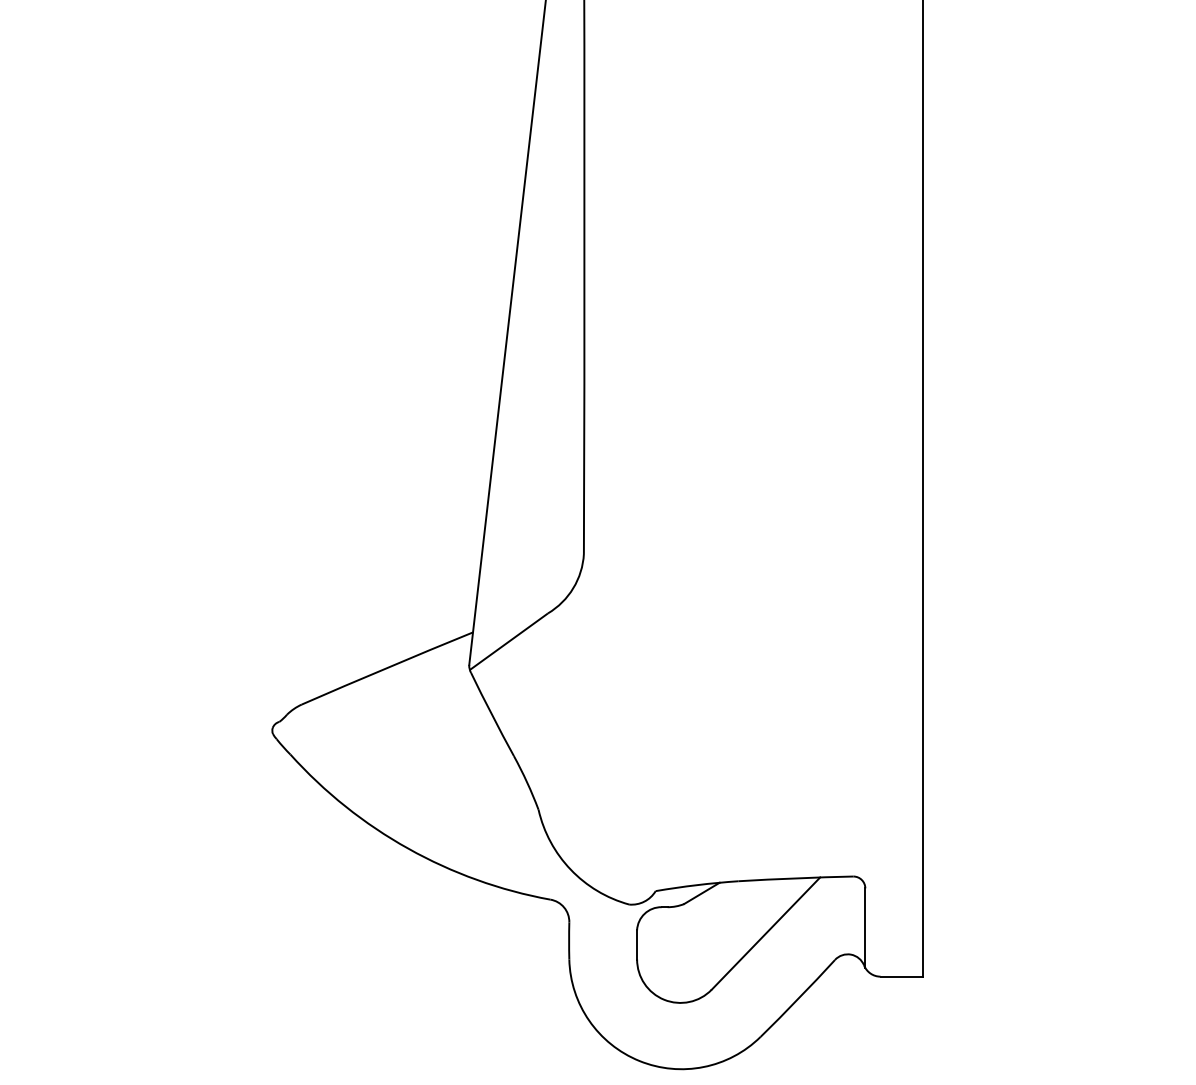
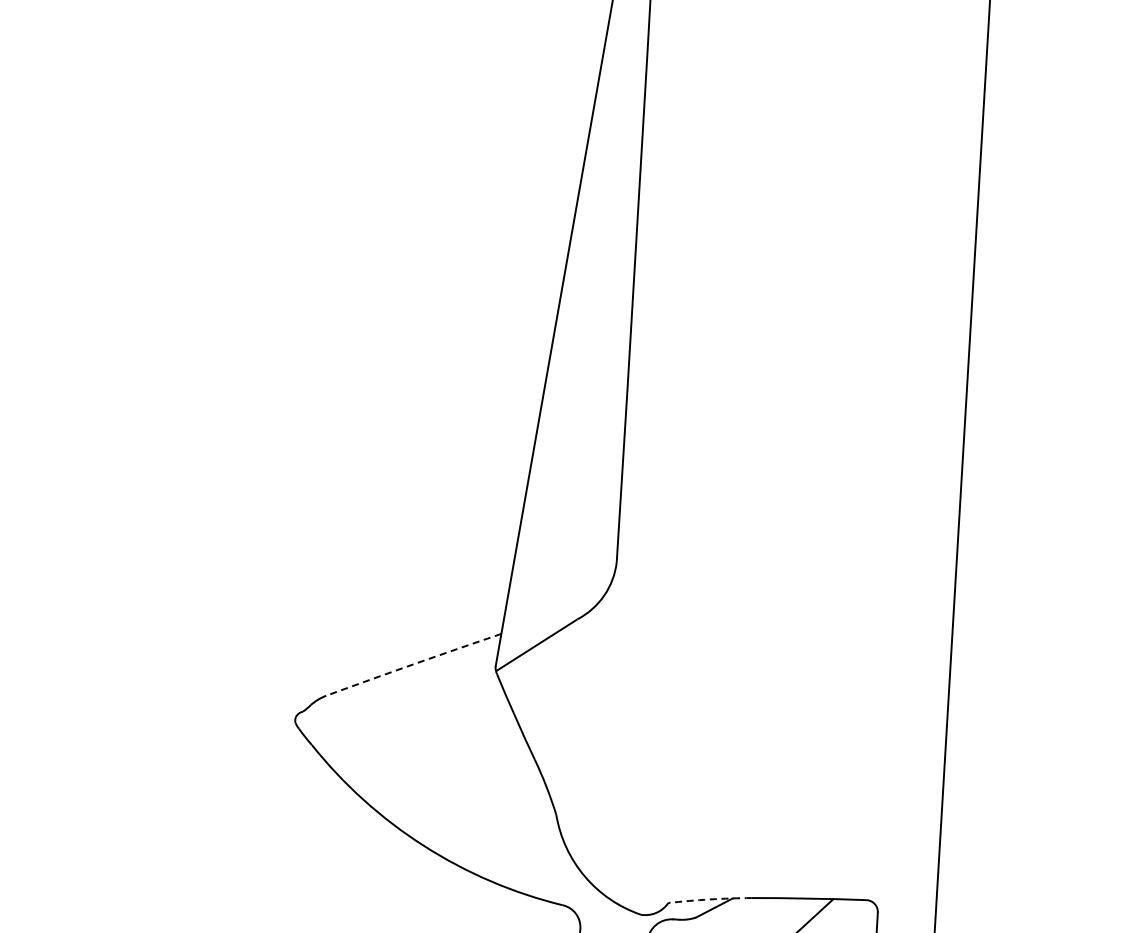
arc: (387, 667) -> (413, 663), solid -> dashed
arc: (697, 885) -> (710, 899), solid -> dashed

